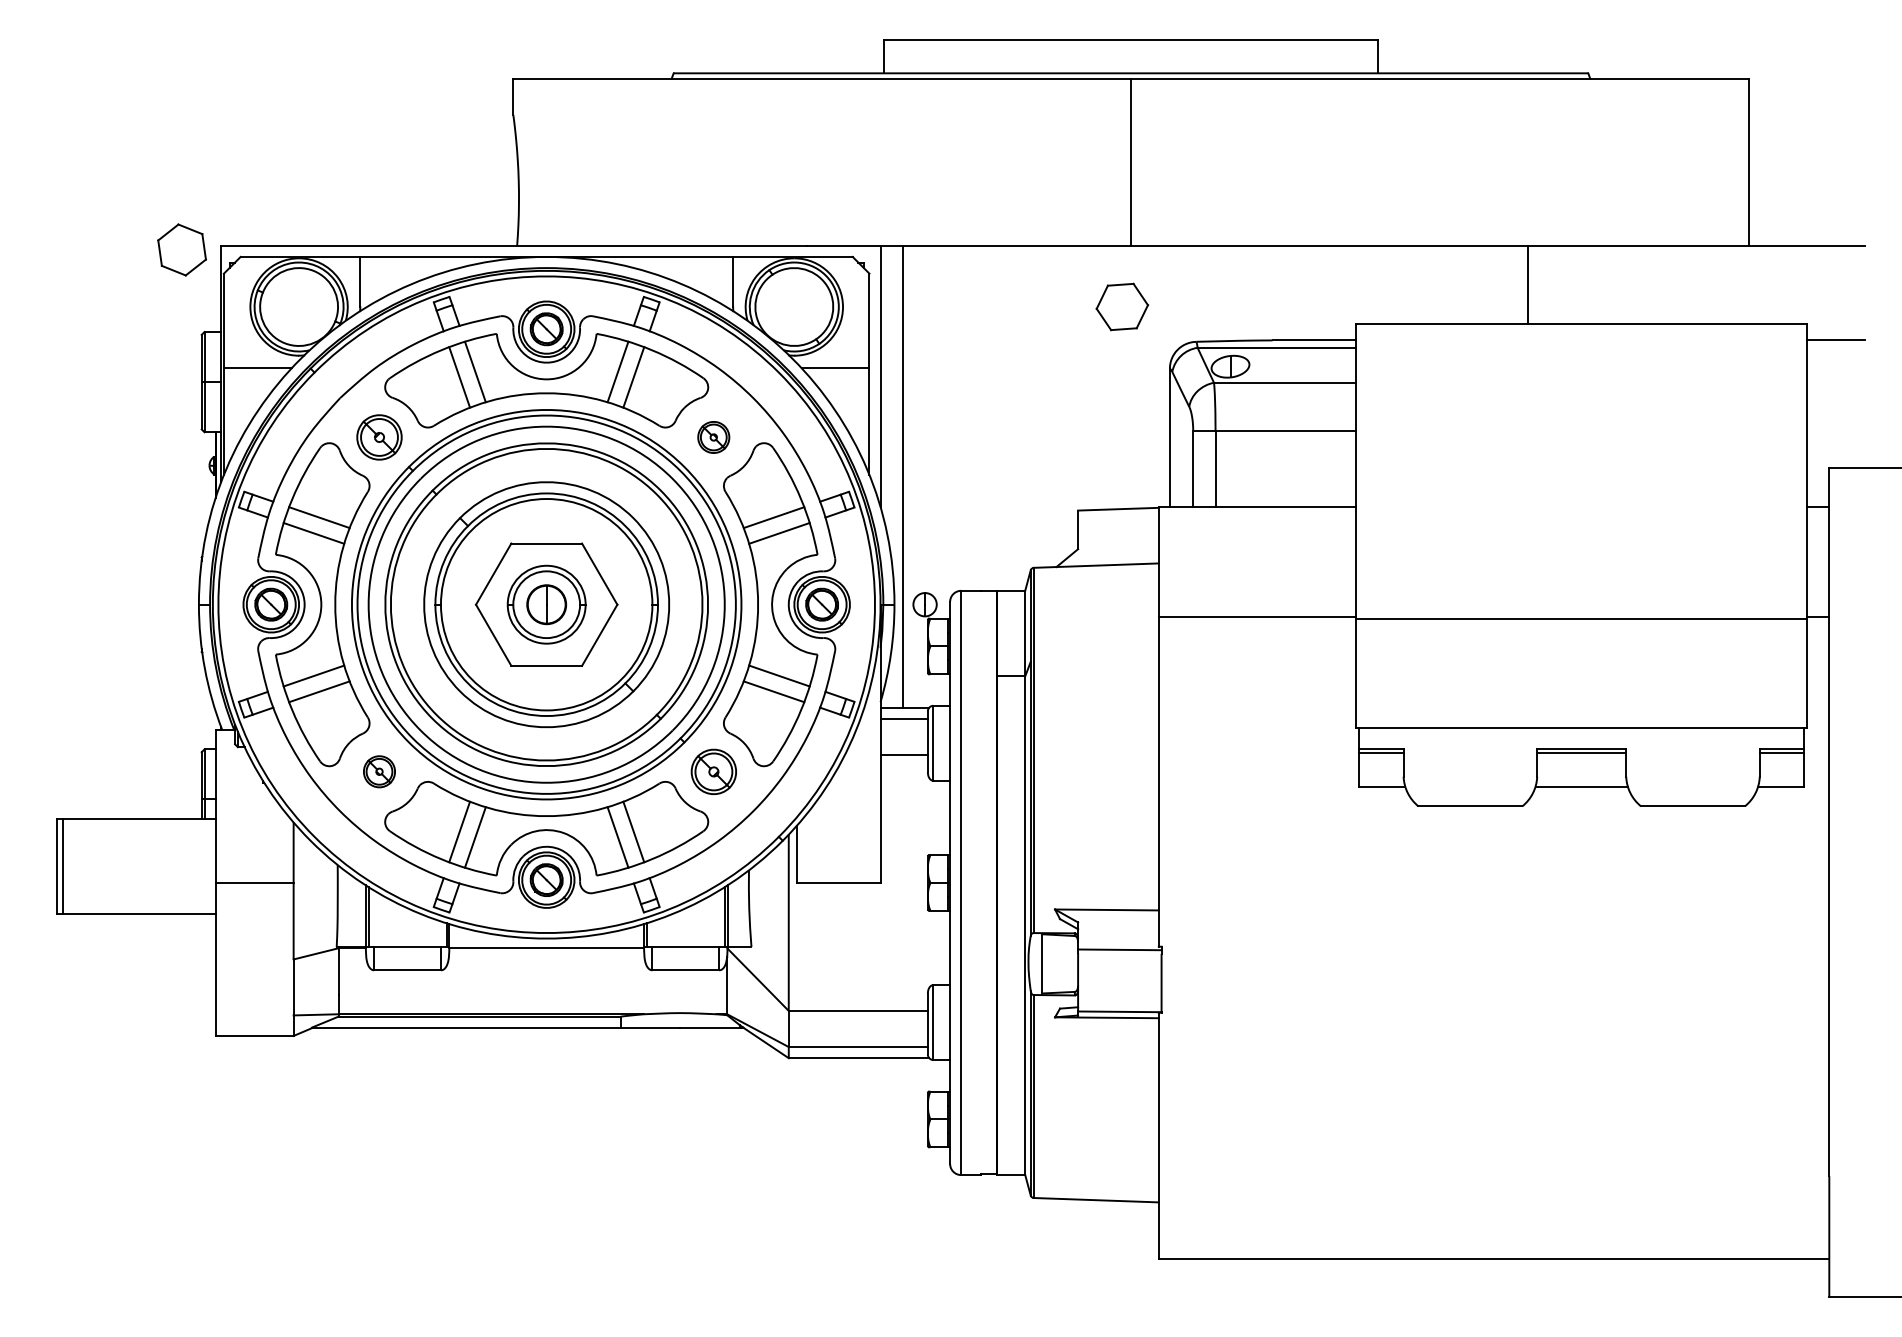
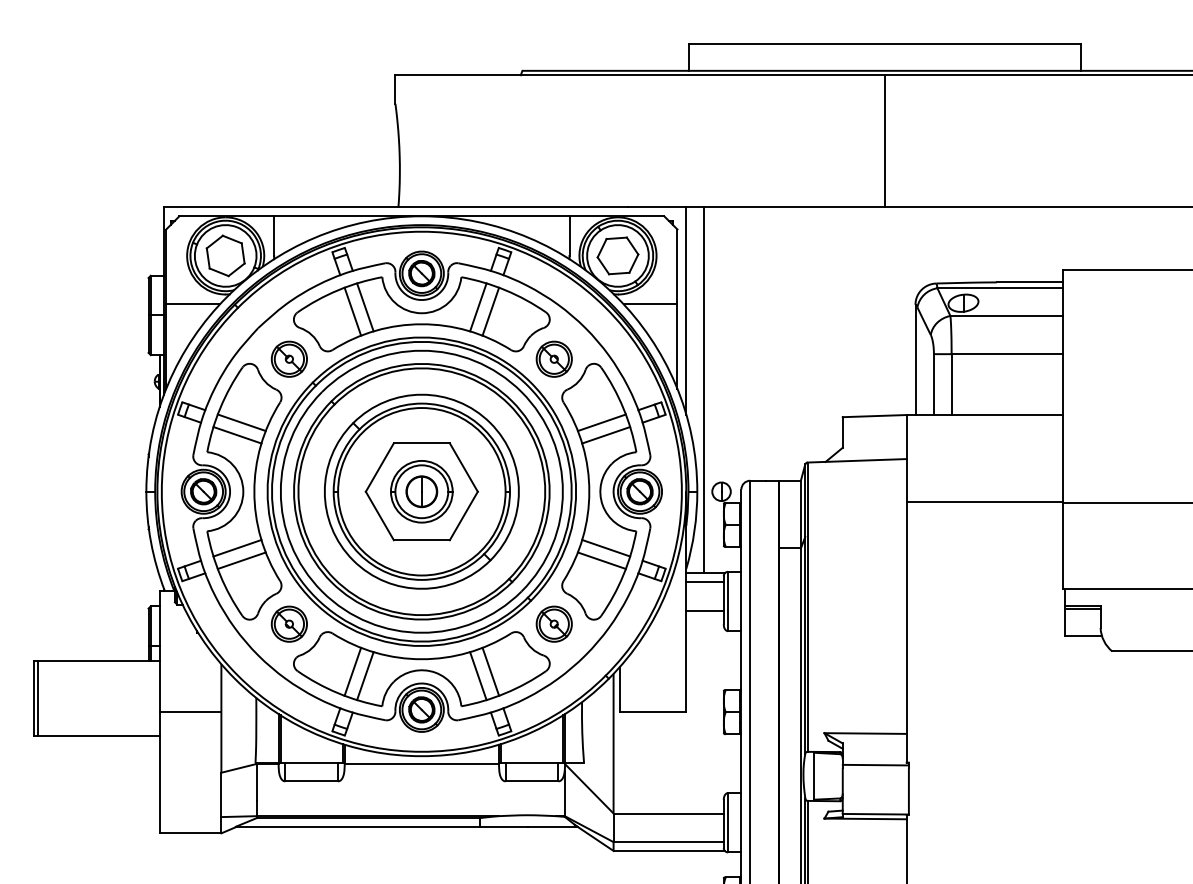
part: (181, 249) -> (225, 255), moved
part: (1122, 306) -> (618, 255), moved
part: (713, 437) -> (553, 359), size x1.43
part: (379, 771) -> (289, 623), size x1.43

